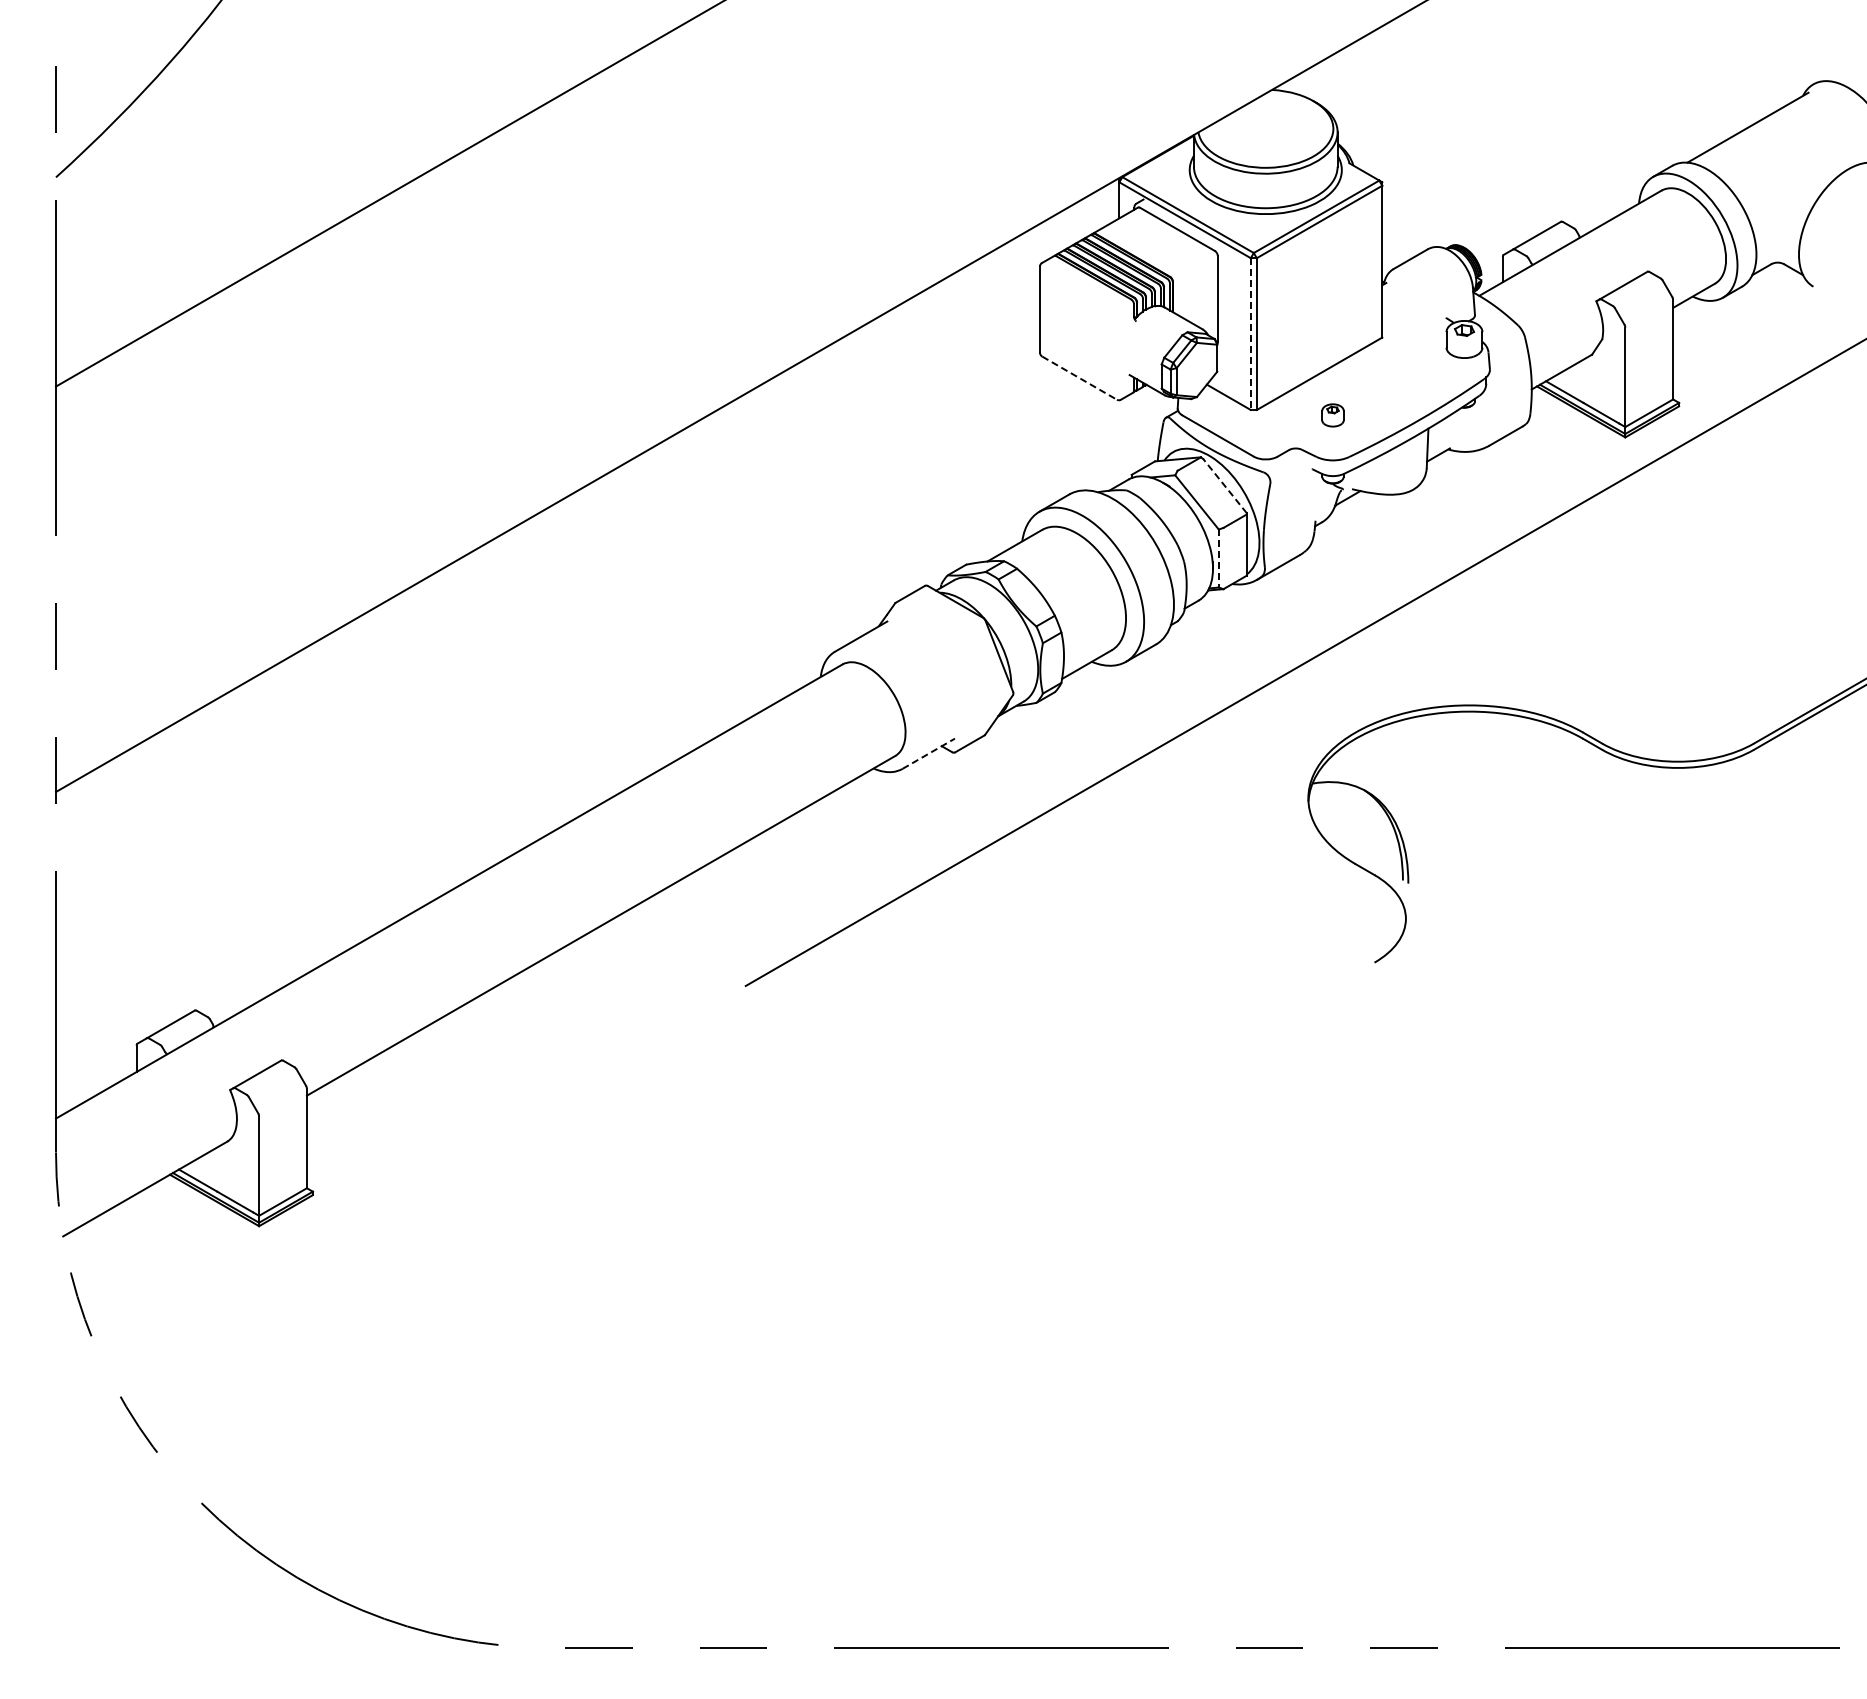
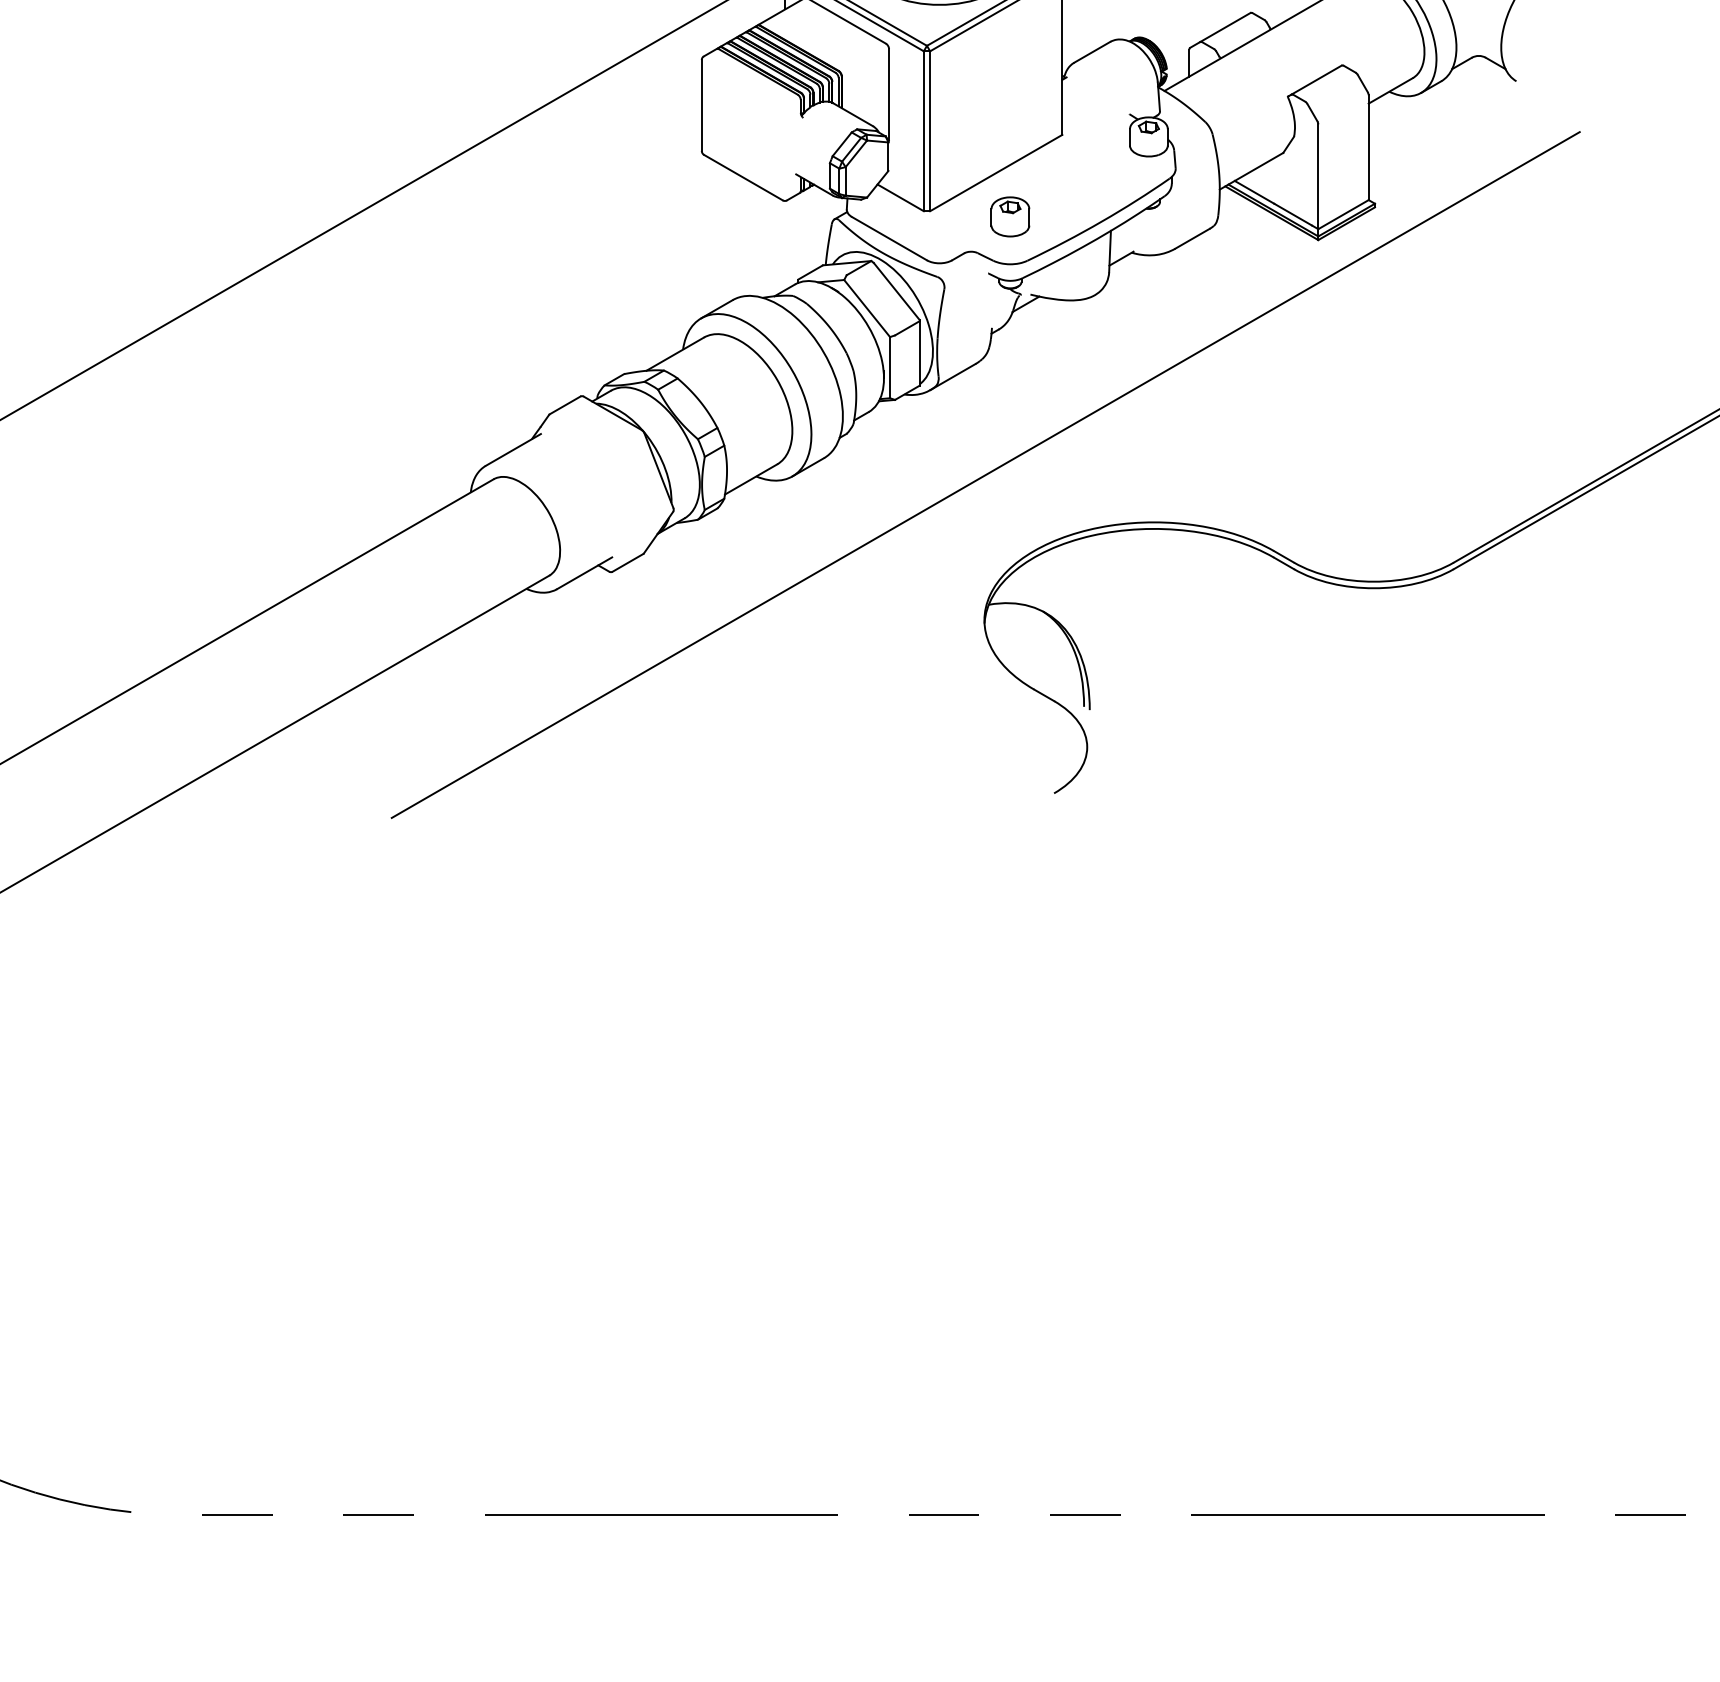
line: (1250, 334) -> (923, 131), dashed -> solid
line: (1080, 378) -> (744, 178), dashed -> solid
part: (1332, 415) -> (1009, 216), size x1.67
line: (1225, 486) -> (897, 291), dashed -> solid
line: (1218, 559) -> (889, 368), dashed -> solid
line: (929, 753) -> (585, 573), dashed -> solid

